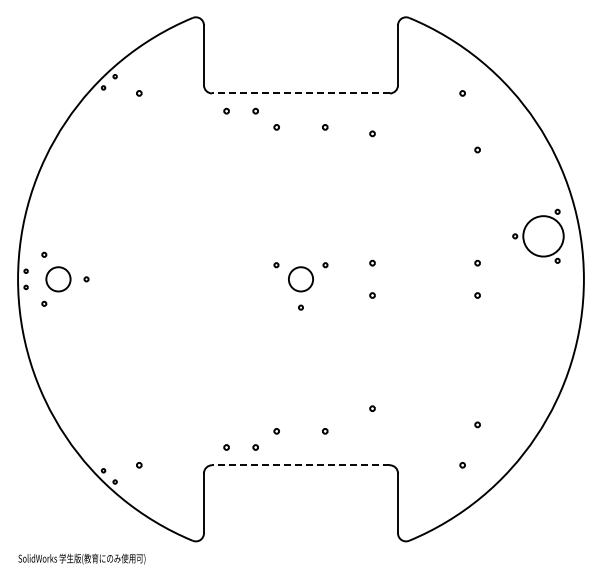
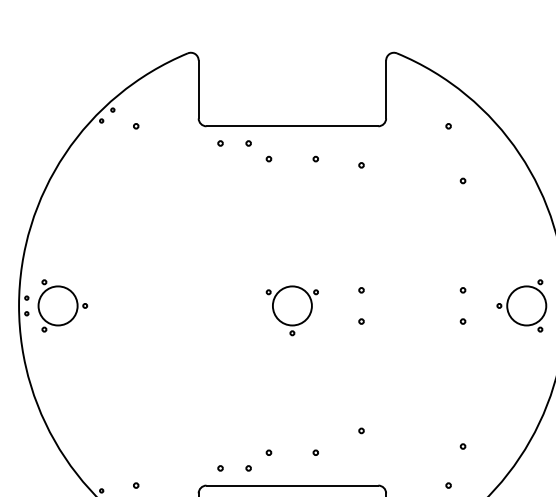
line: (301, 93) -> (292, 126), dashed -> solid
part: (538, 235) -> (521, 305), moved
circle: (58, 279) -> (58, 306), size x1.67
circle: (300, 279) -> (291, 306), size x1.67
line: (301, 465) -> (292, 485), dashed -> solid

